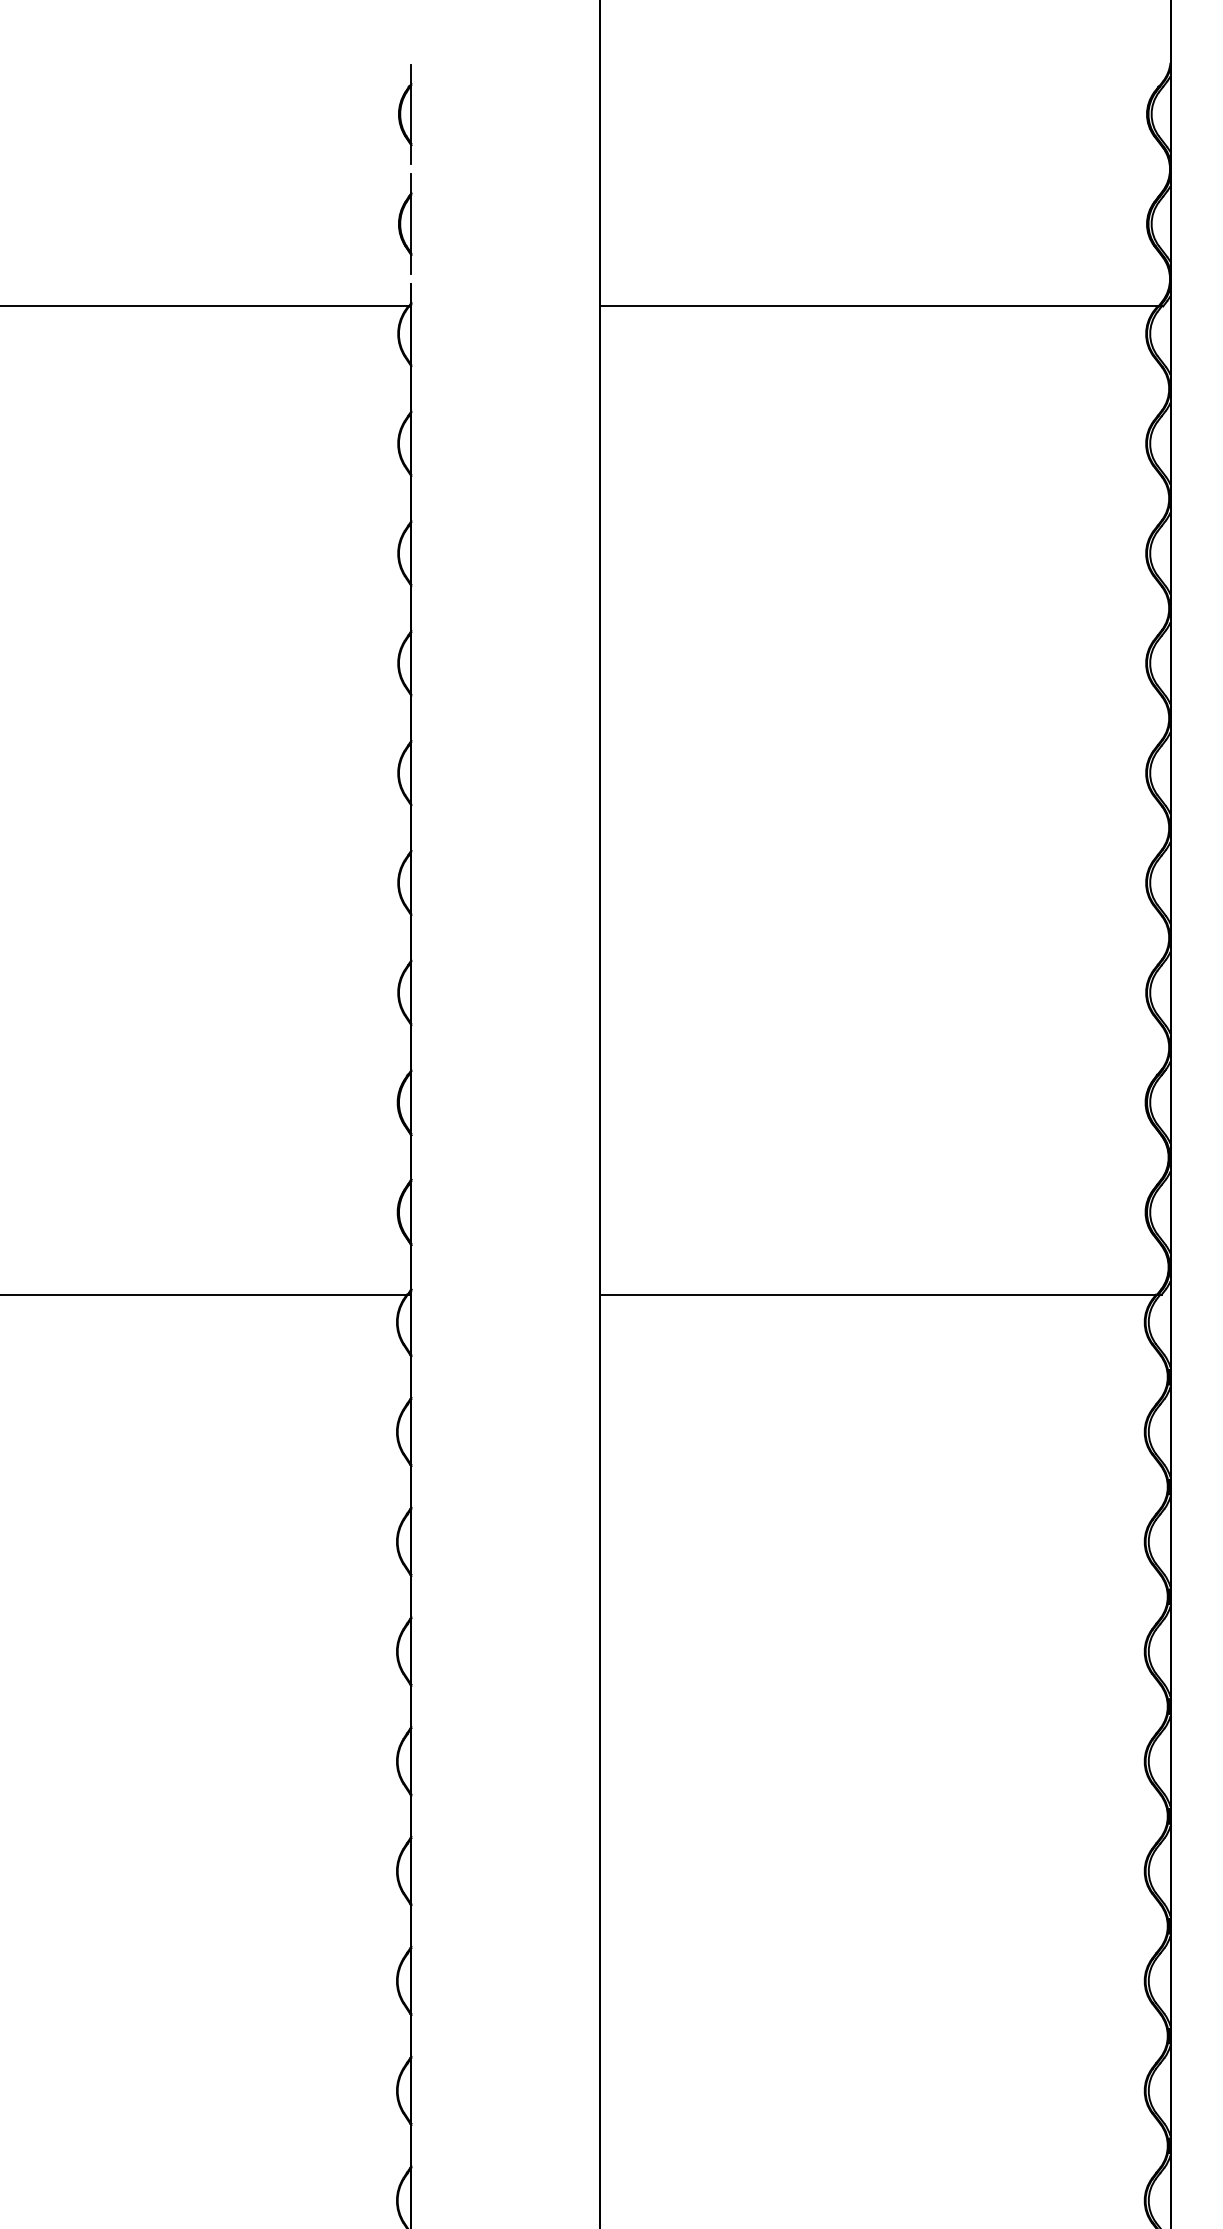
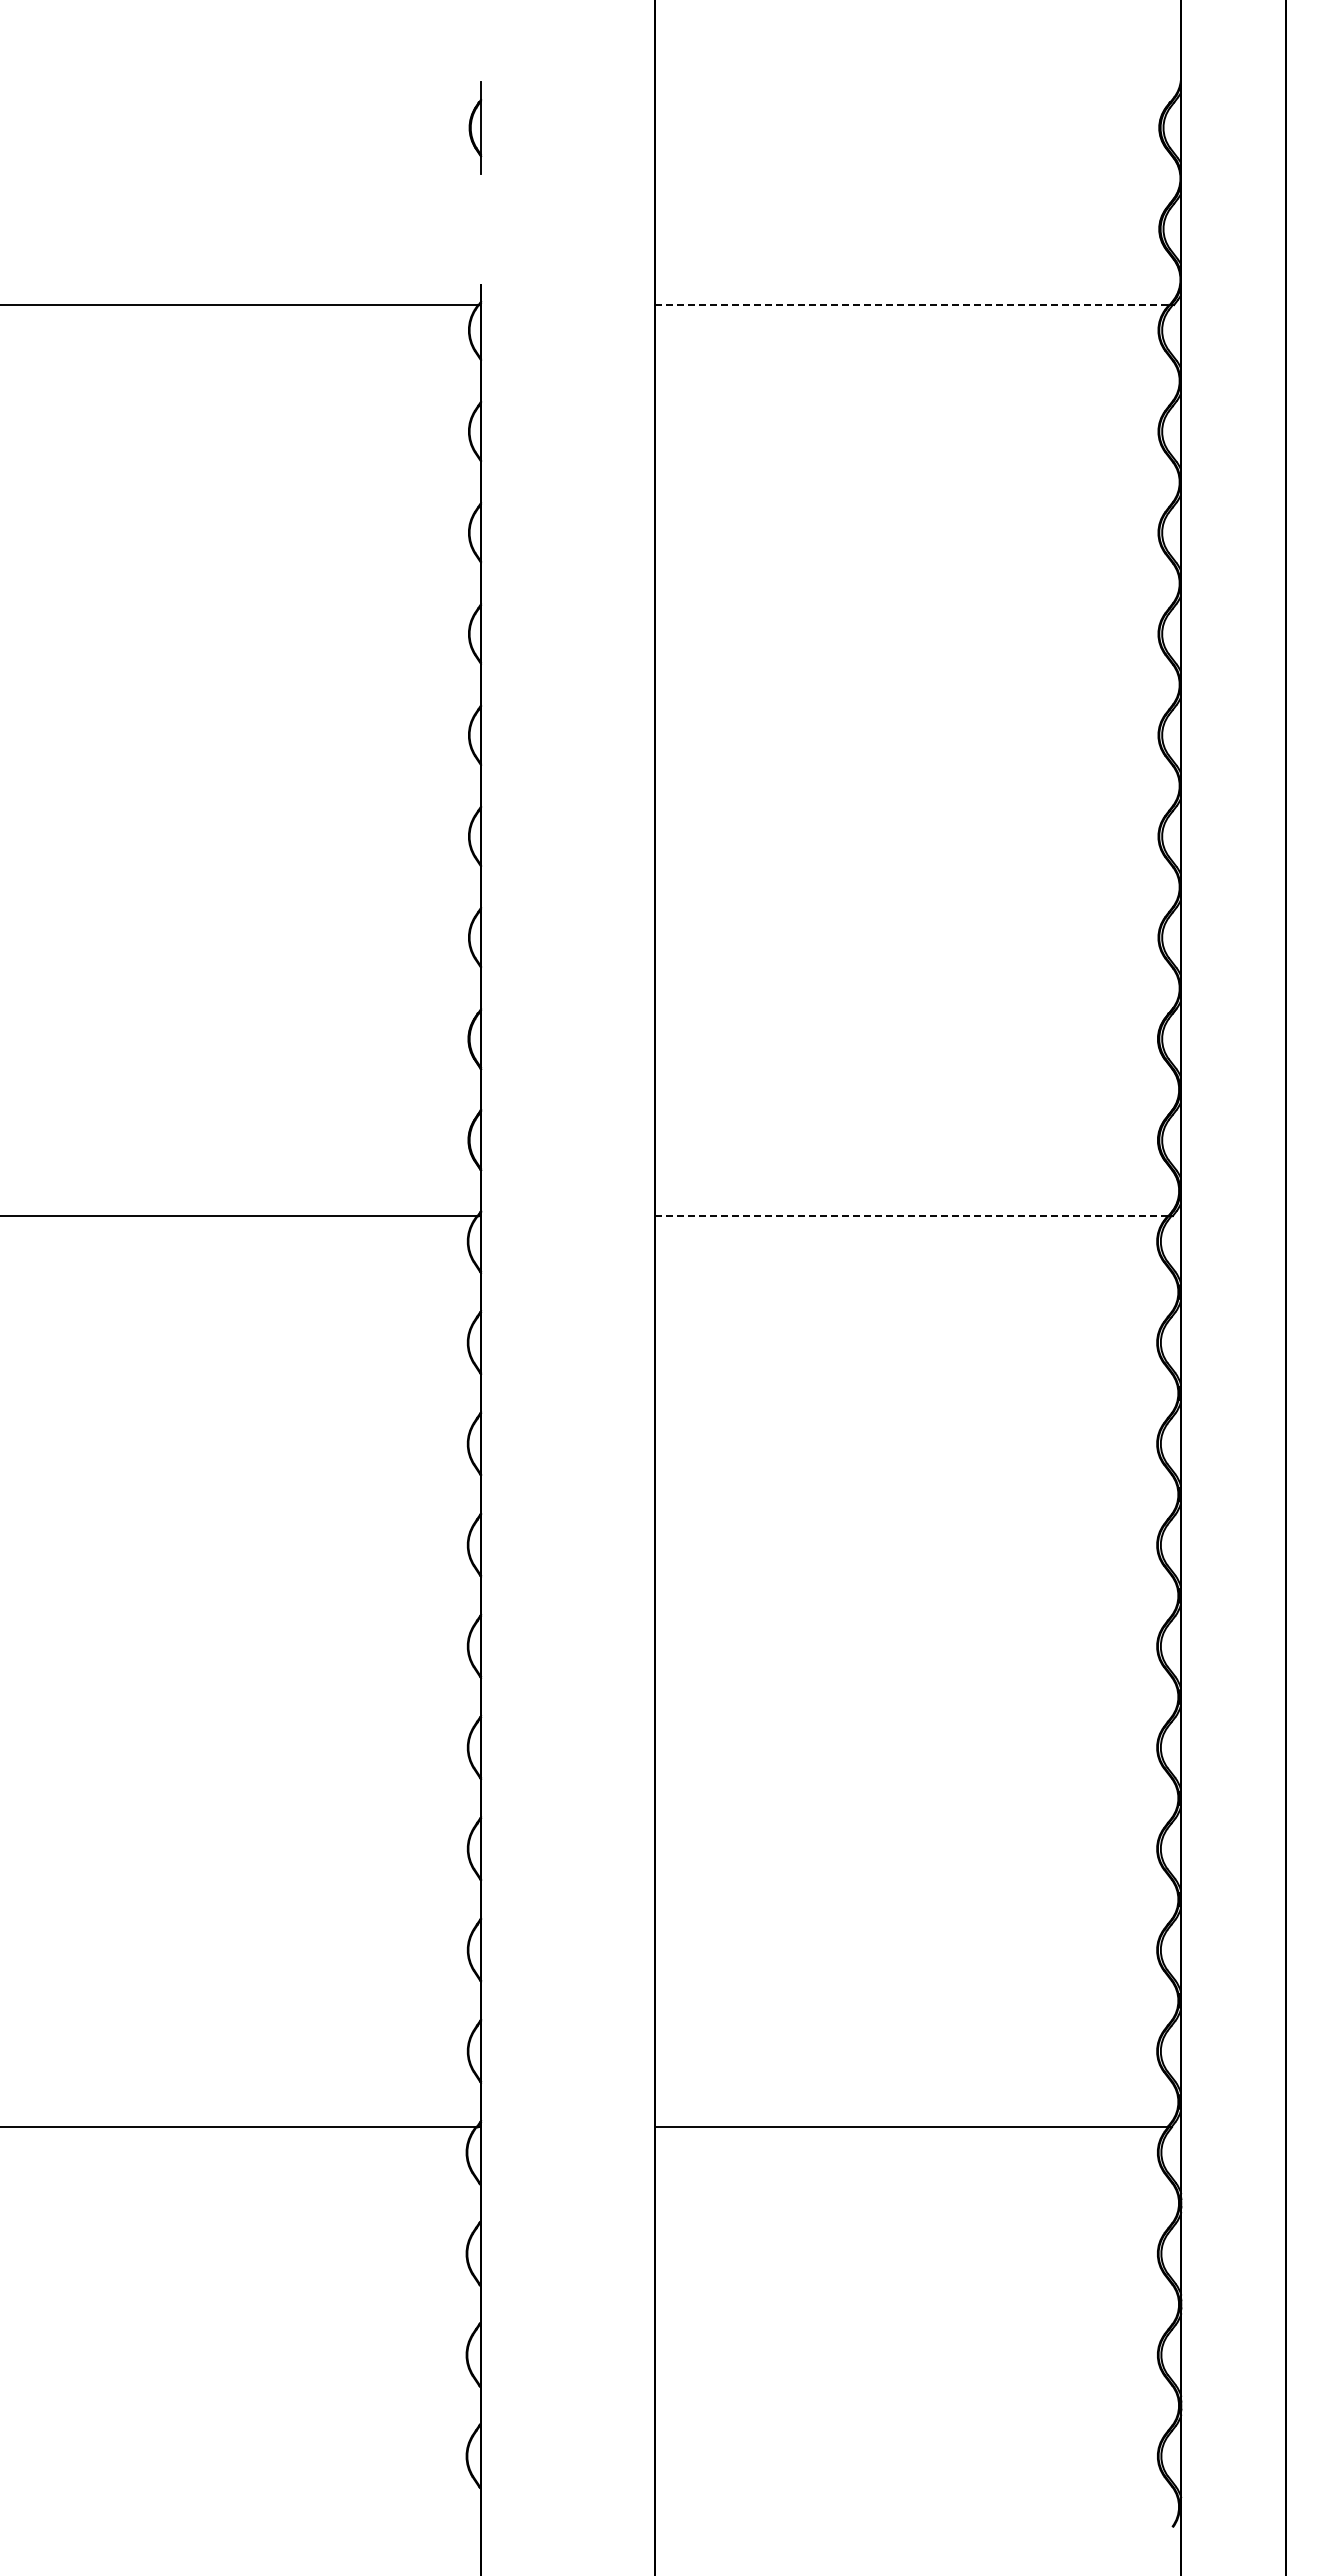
part: (405, 223) -> (475, 228), removed
line: (879, 306) -> (912, 305), solid -> dashed
line: (878, 1295) -> (911, 1216), solid -> dashed

